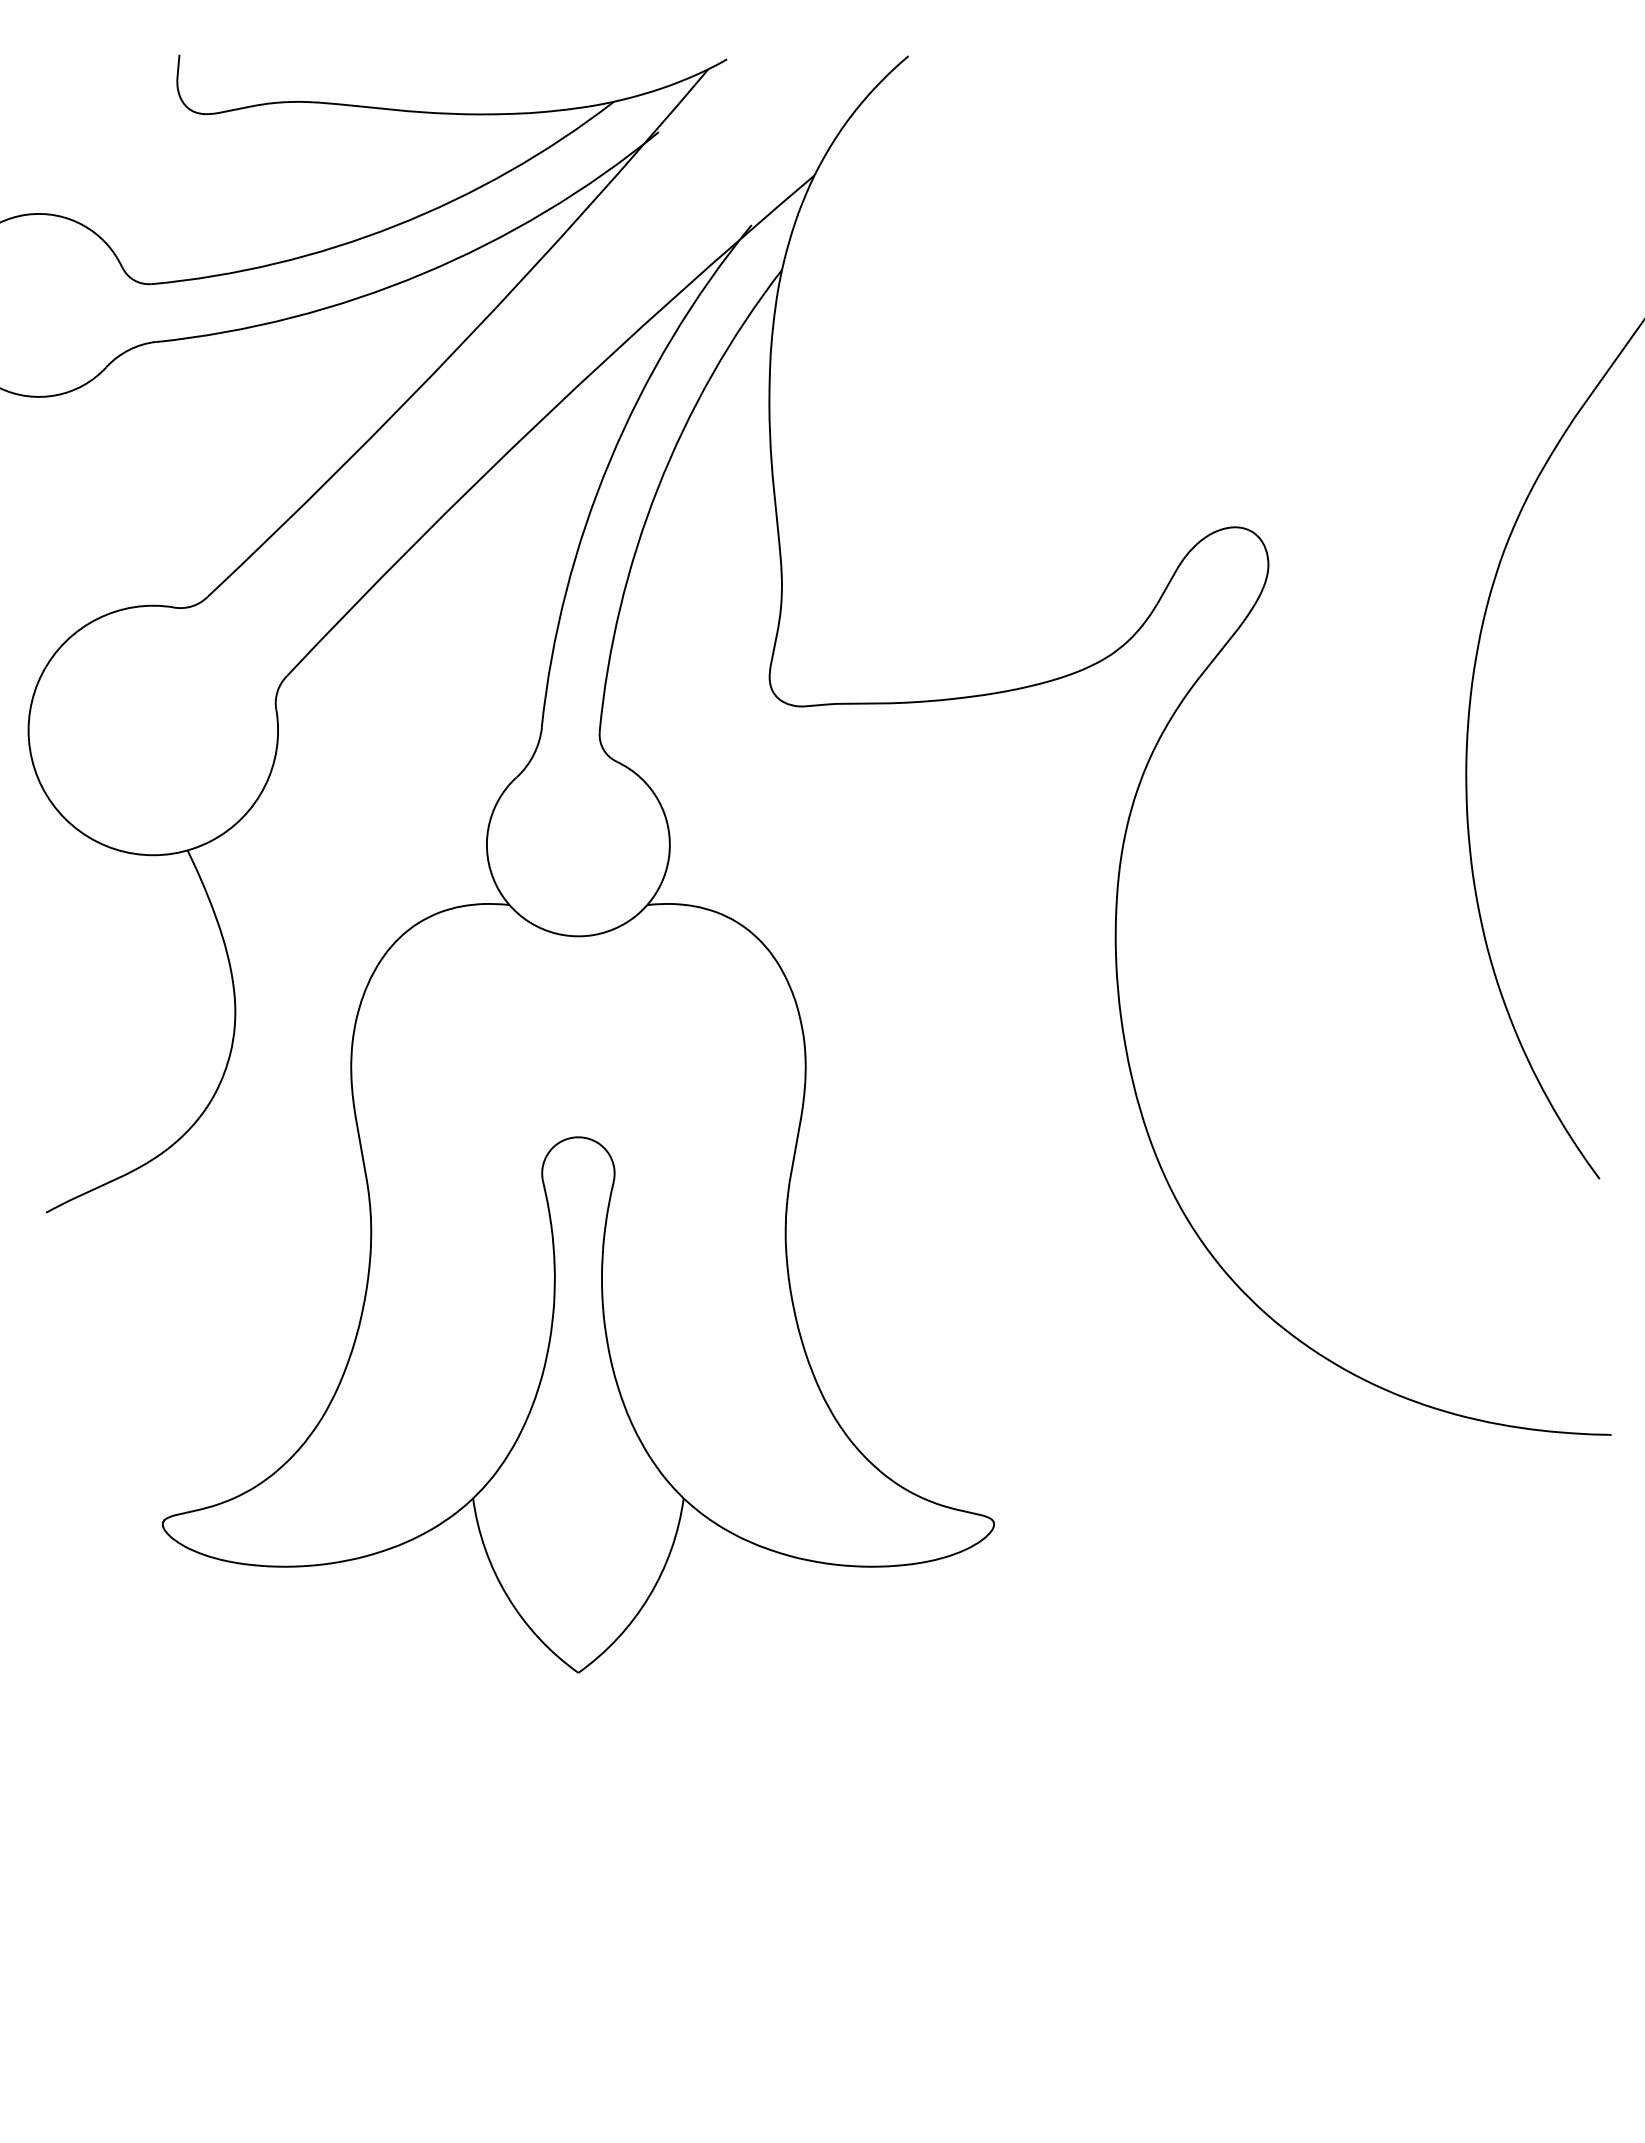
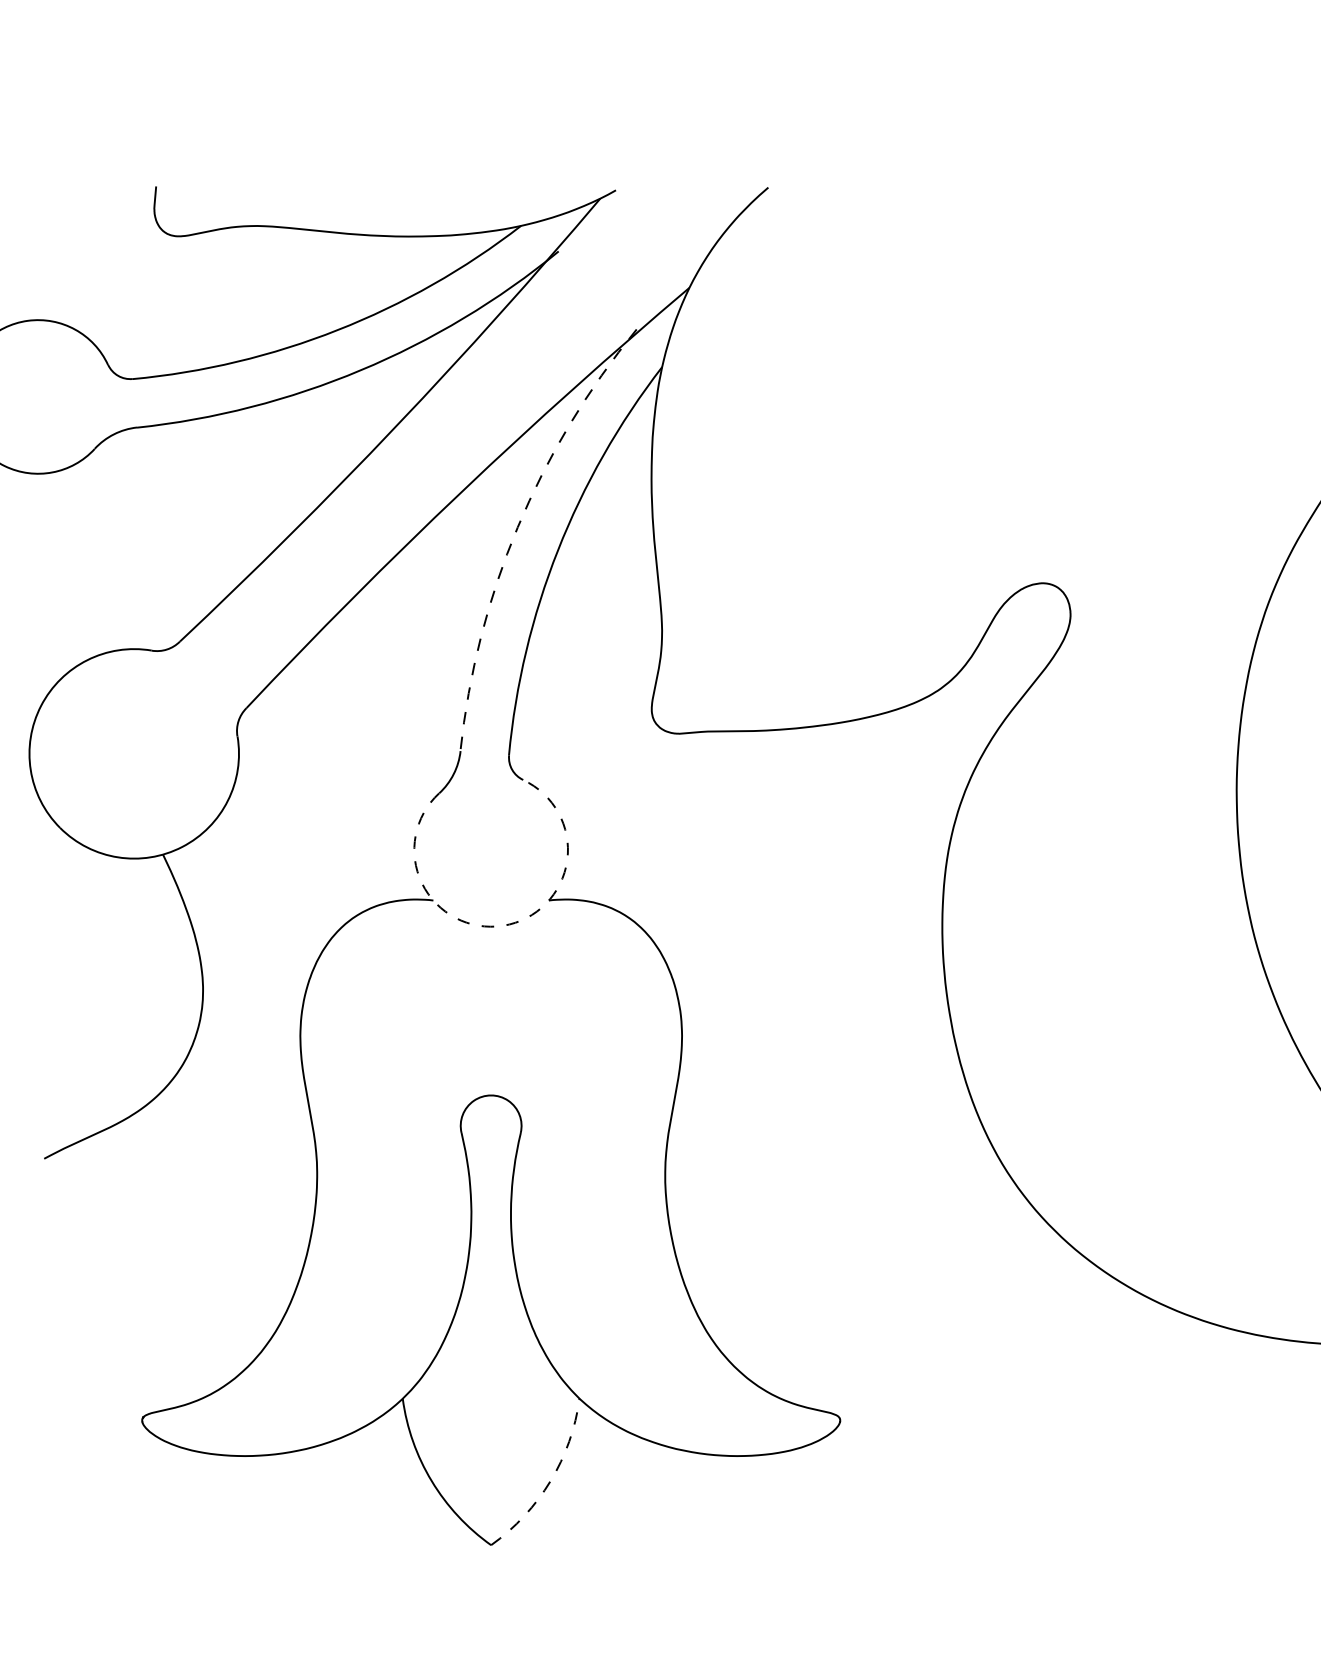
arc: (610, 460) -> (518, 527), solid -> dashed
arc: (592, 935) -> (502, 926), solid -> dashed
arc: (649, 1596) -> (550, 1481), solid -> dashed

